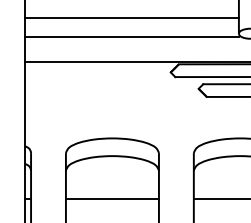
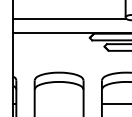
line: (132, 18) -> (69, 9), removed
line: (111, 198) -> (58, 104), removed

